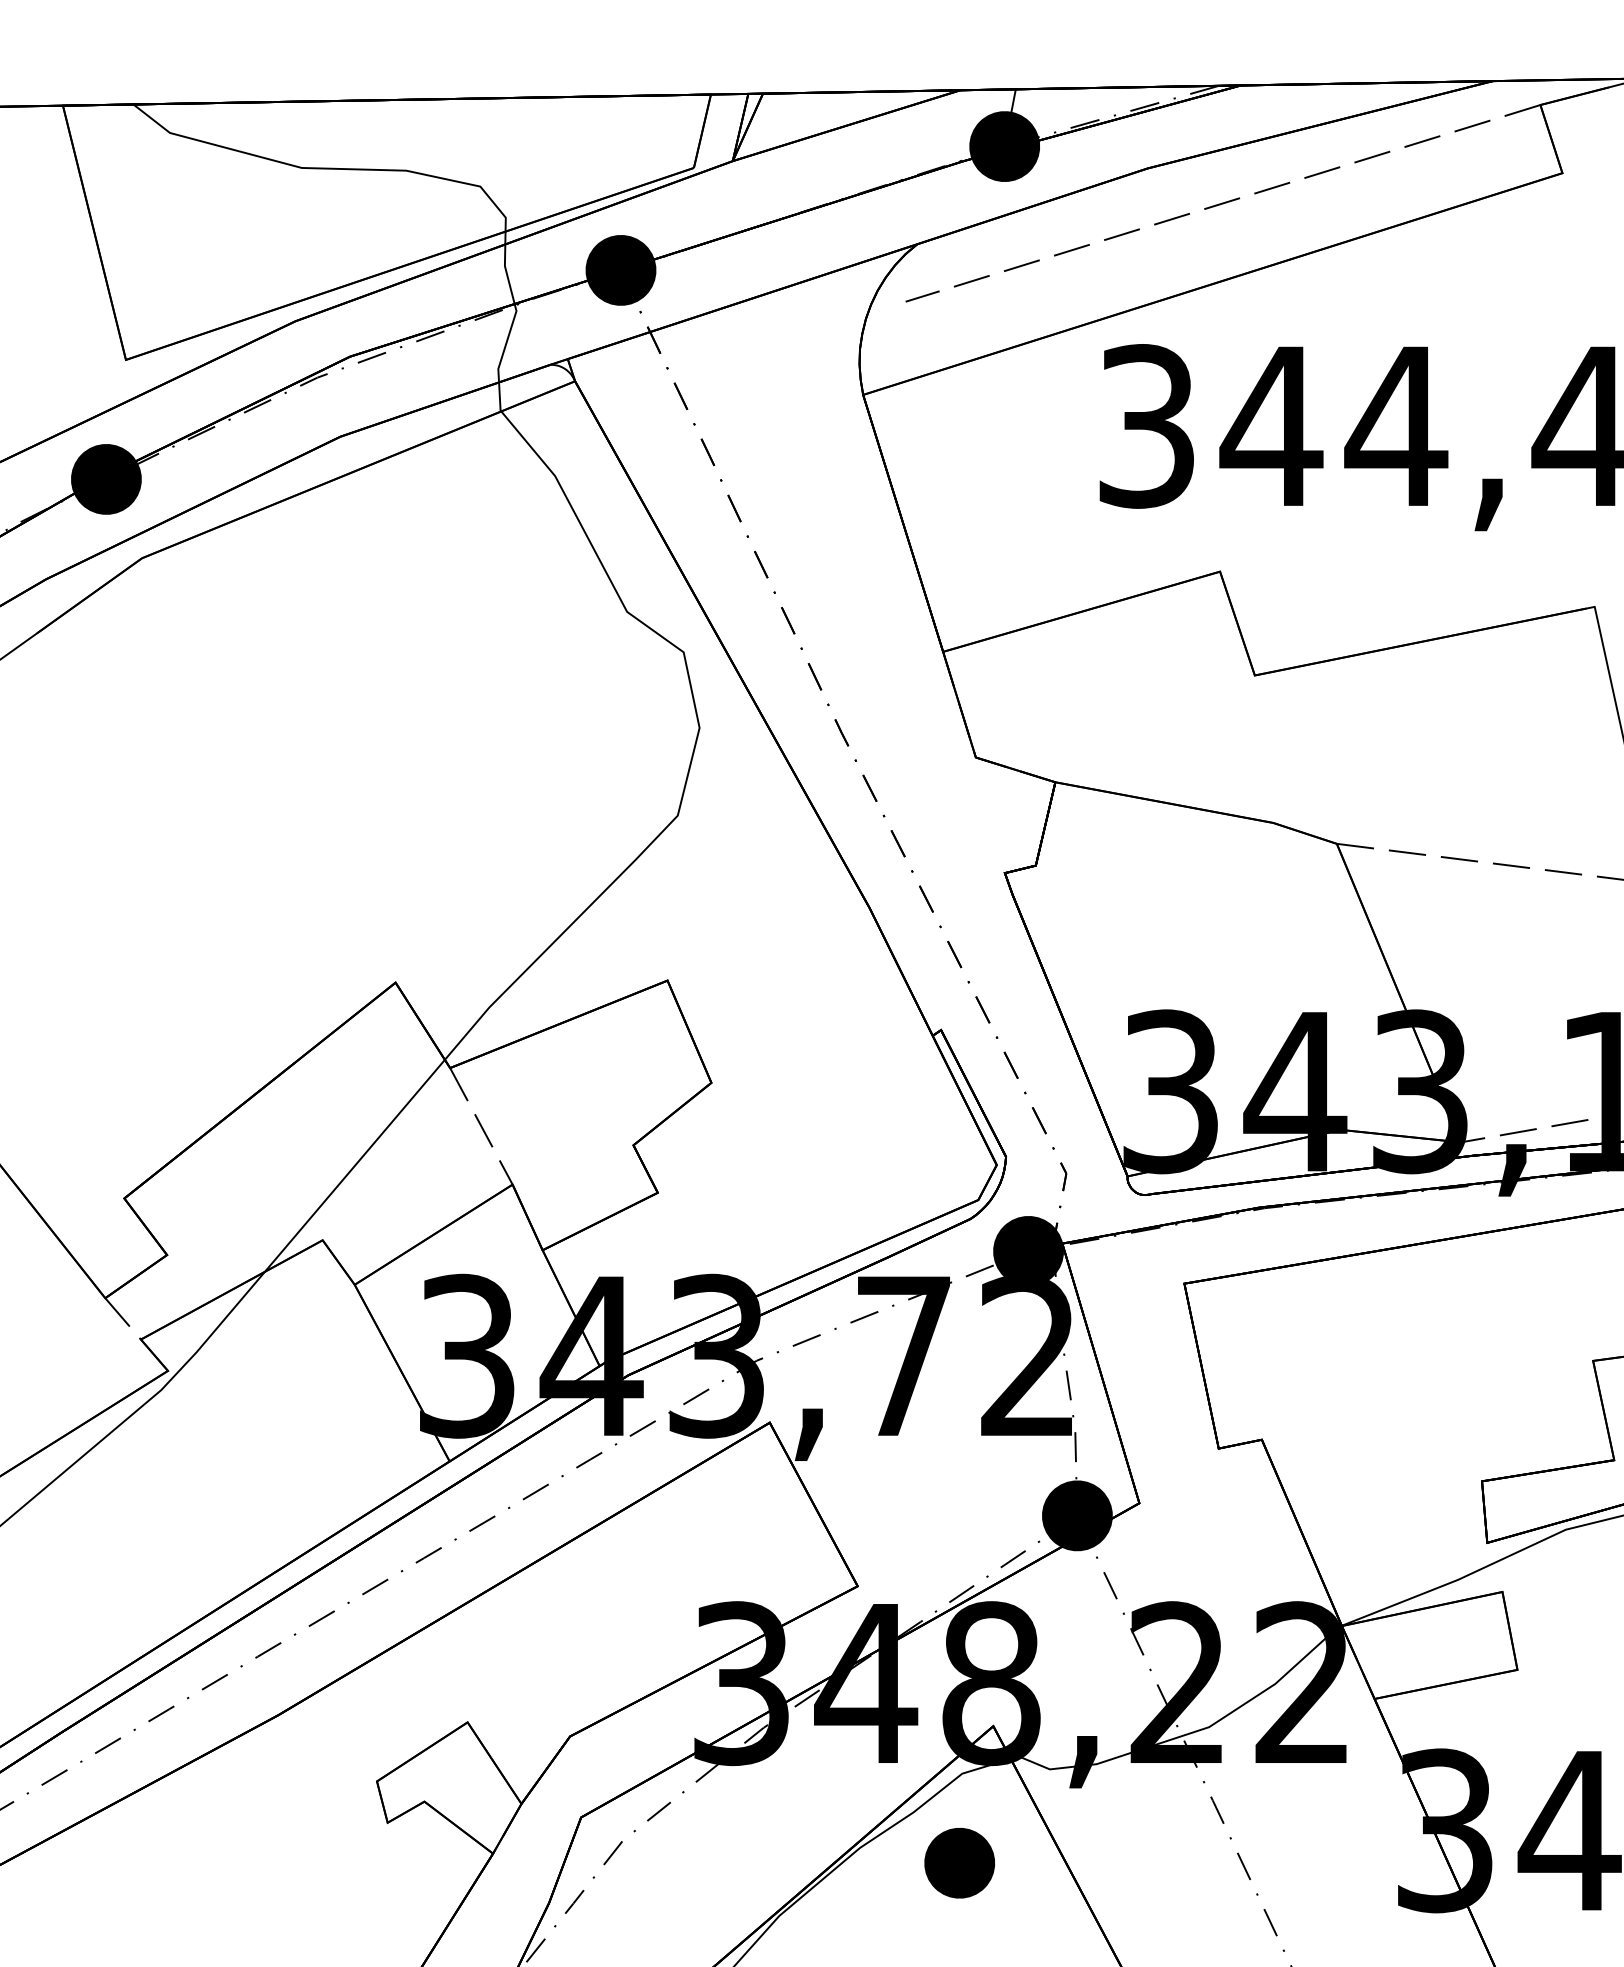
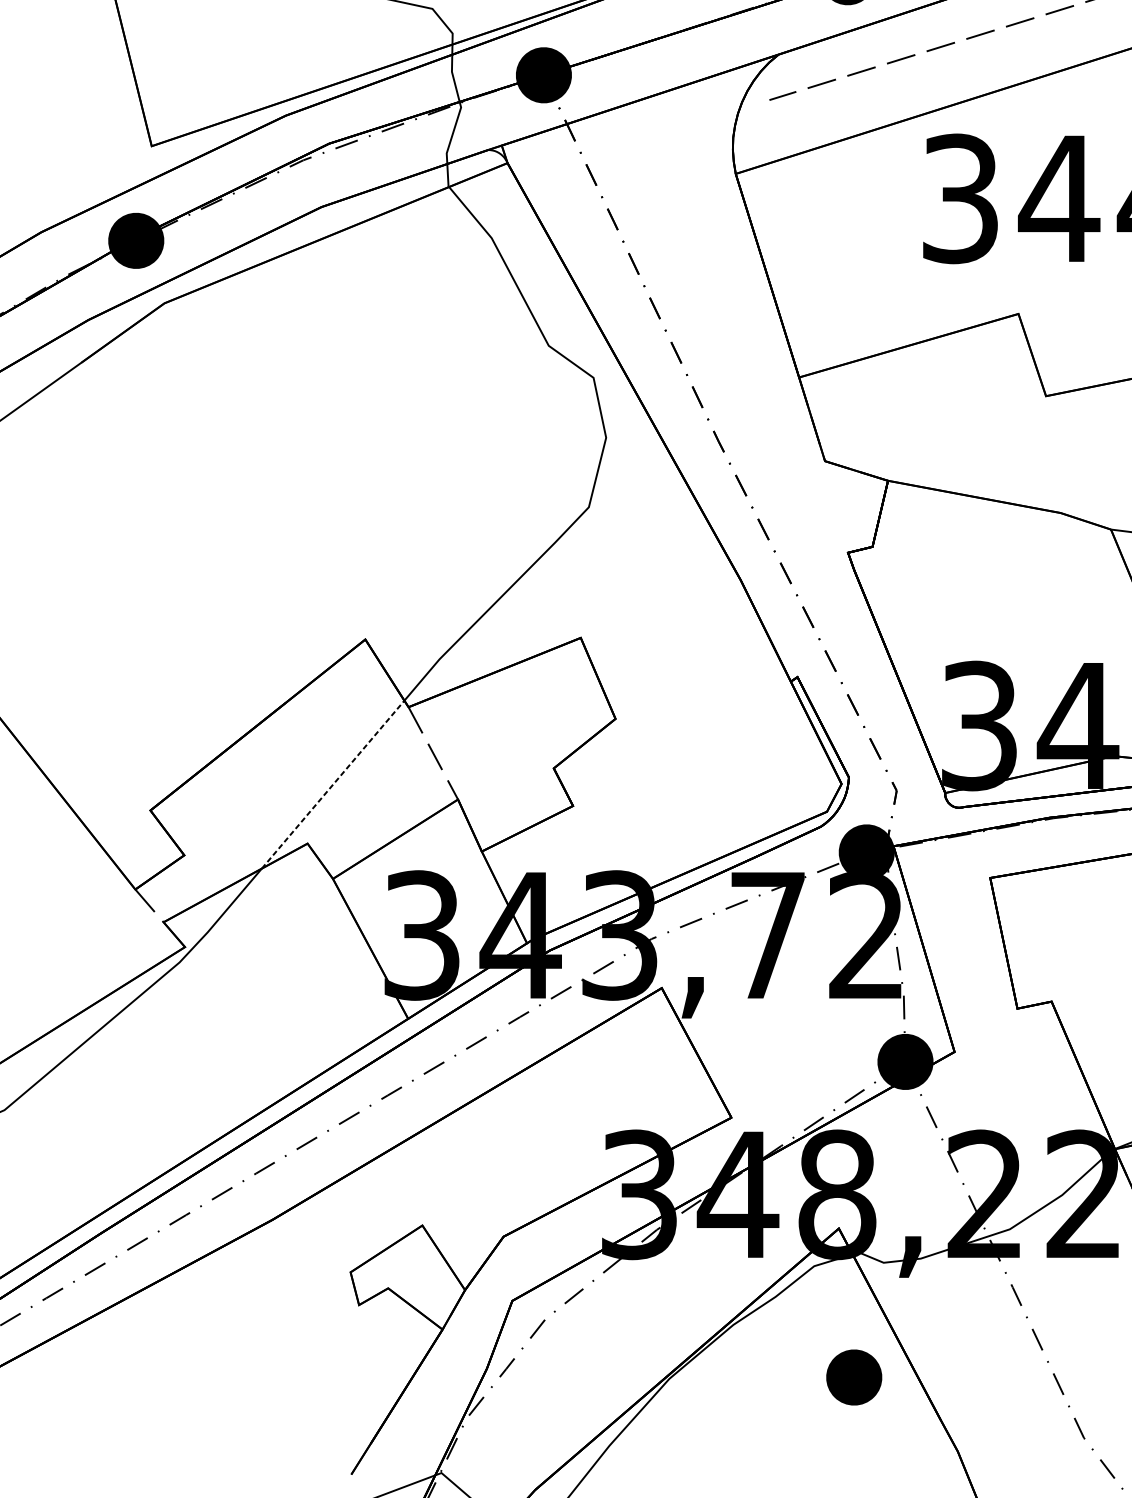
line: (355, 1165) -> (333, 784), solid -> dashed
part: (959, 1863) -> (854, 1377), moved

